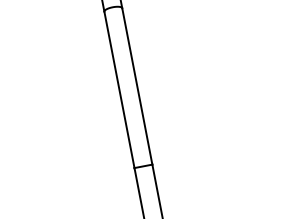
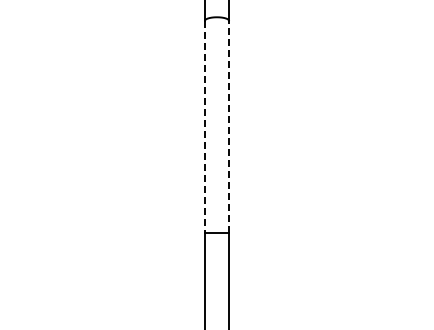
line: (137, 86) -> (229, 126), solid -> dashed
line: (119, 90) -> (204, 127), solid -> dashed

